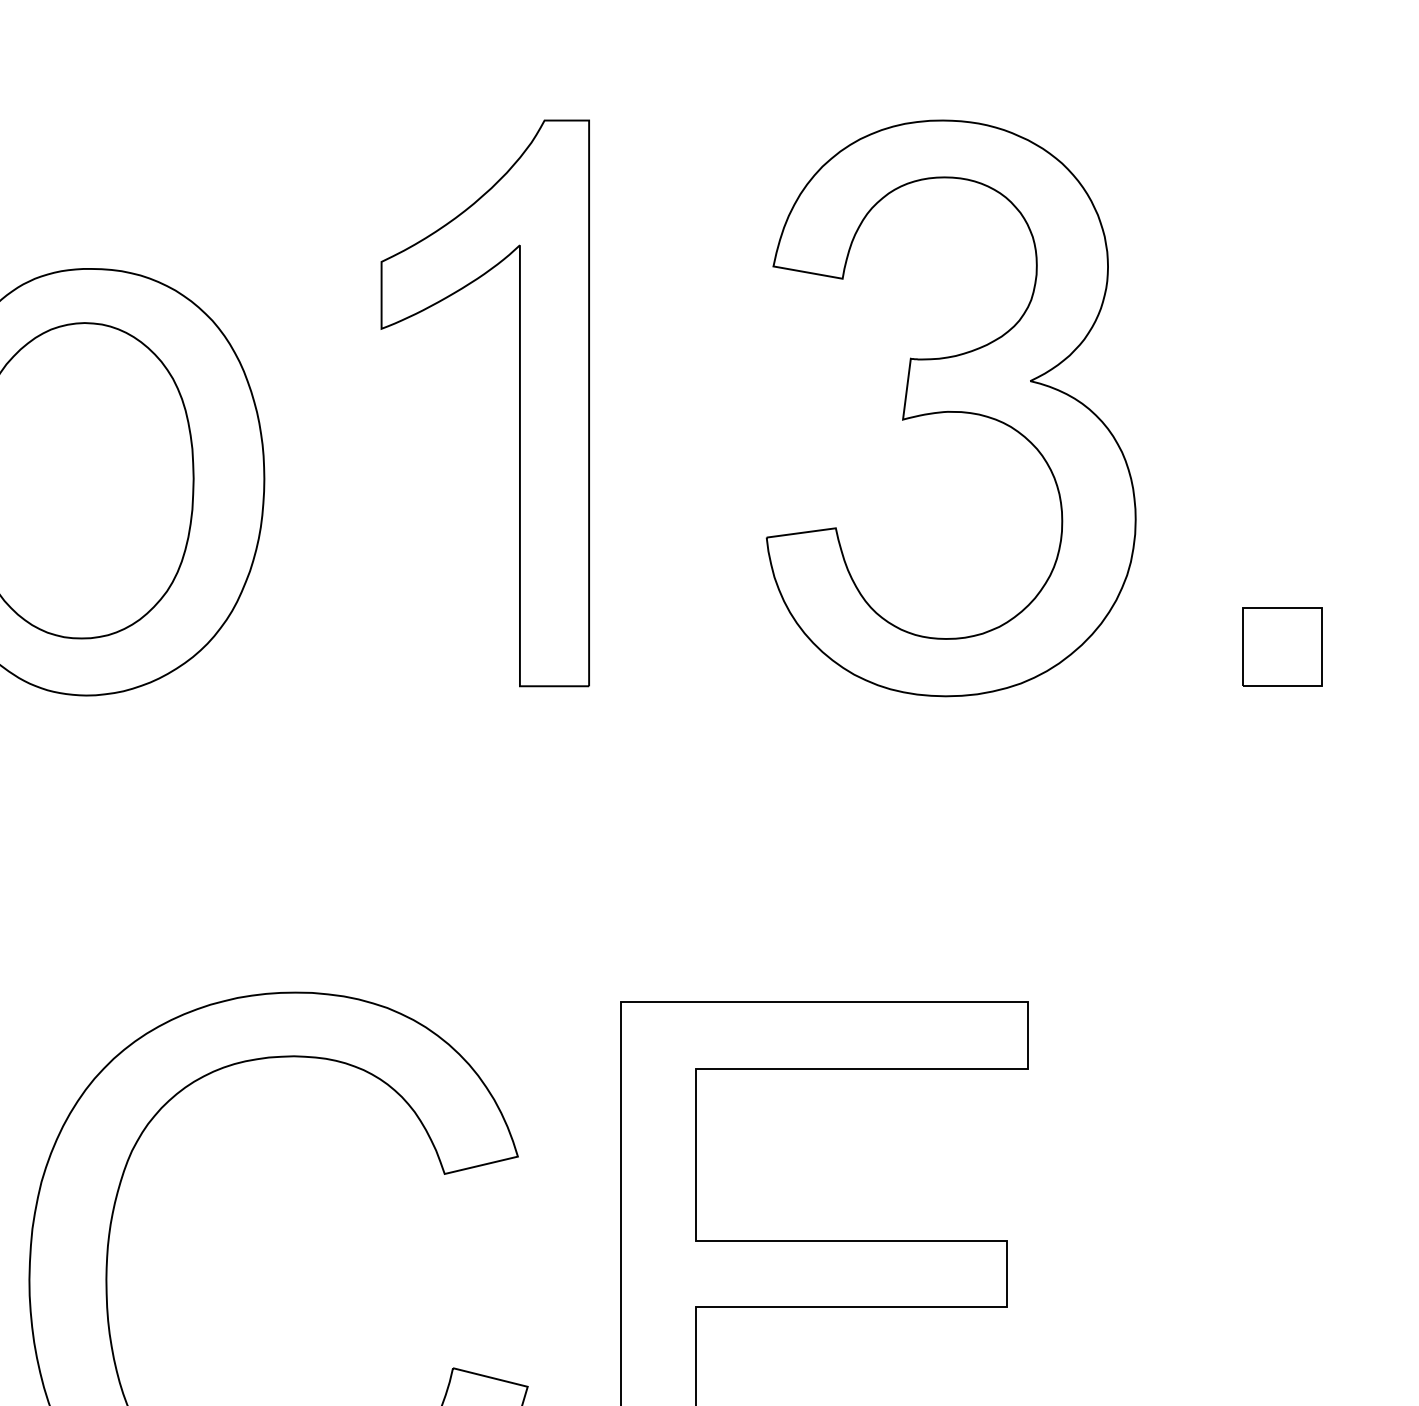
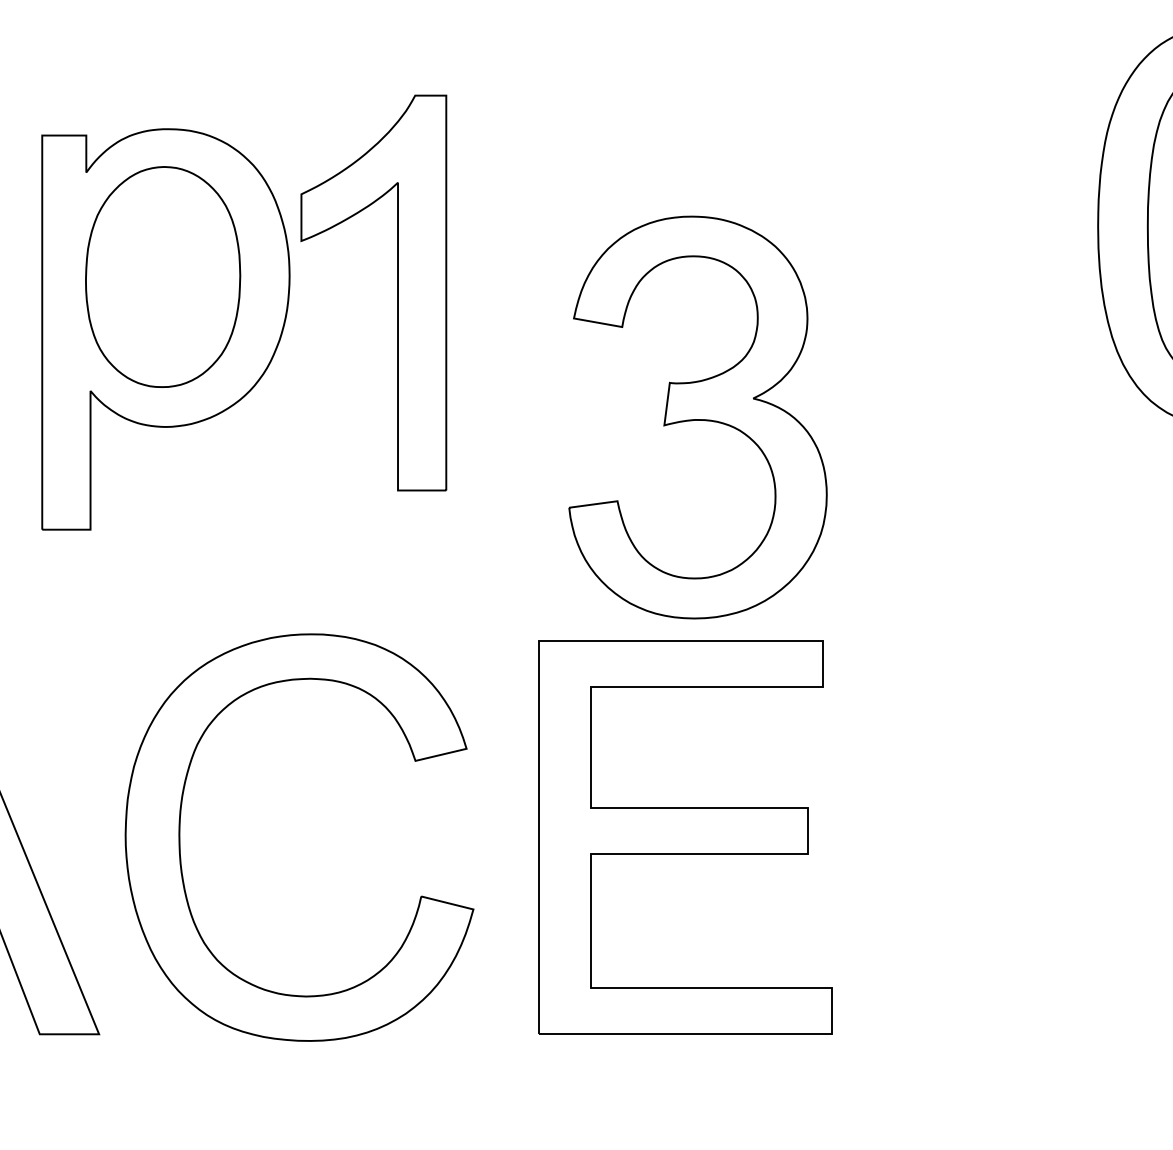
part: (519, 402) -> (397, 292), moved
part: (950, 408) -> (697, 417), moved
part: (1282, 646) -> (1000, 392), removed

